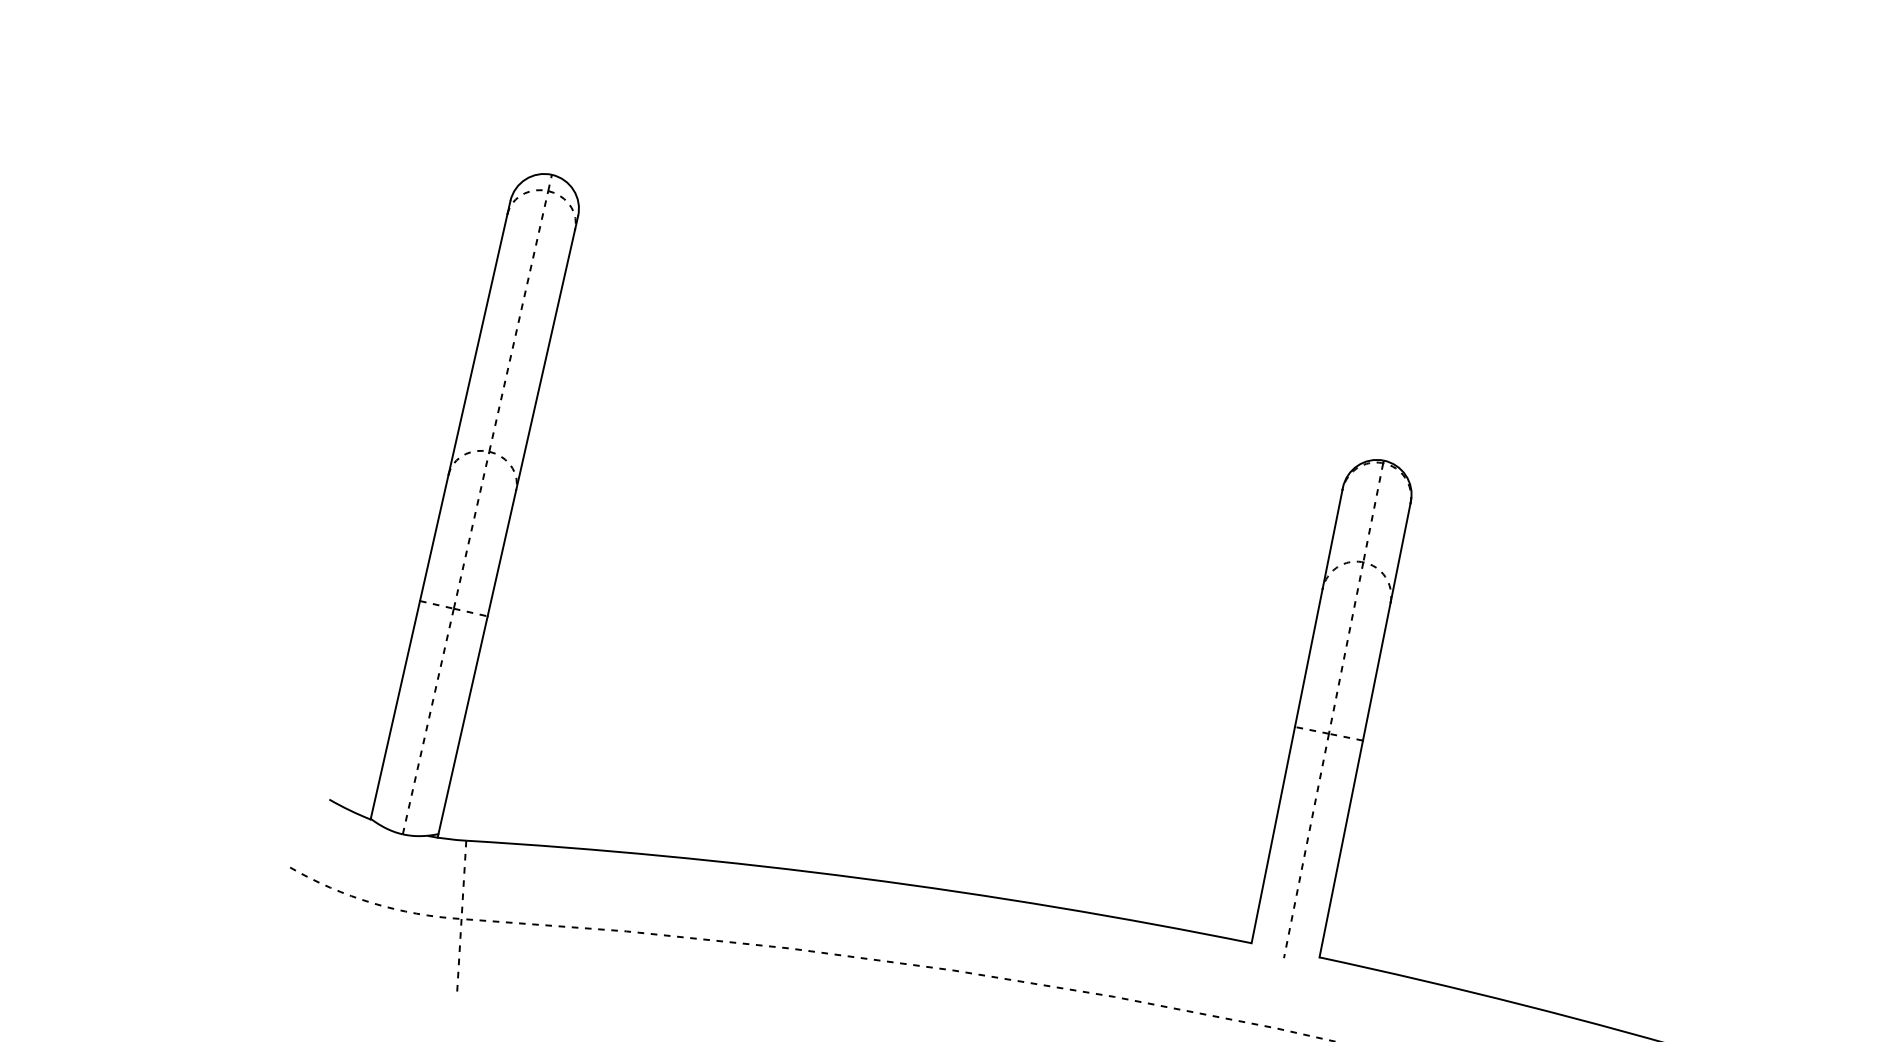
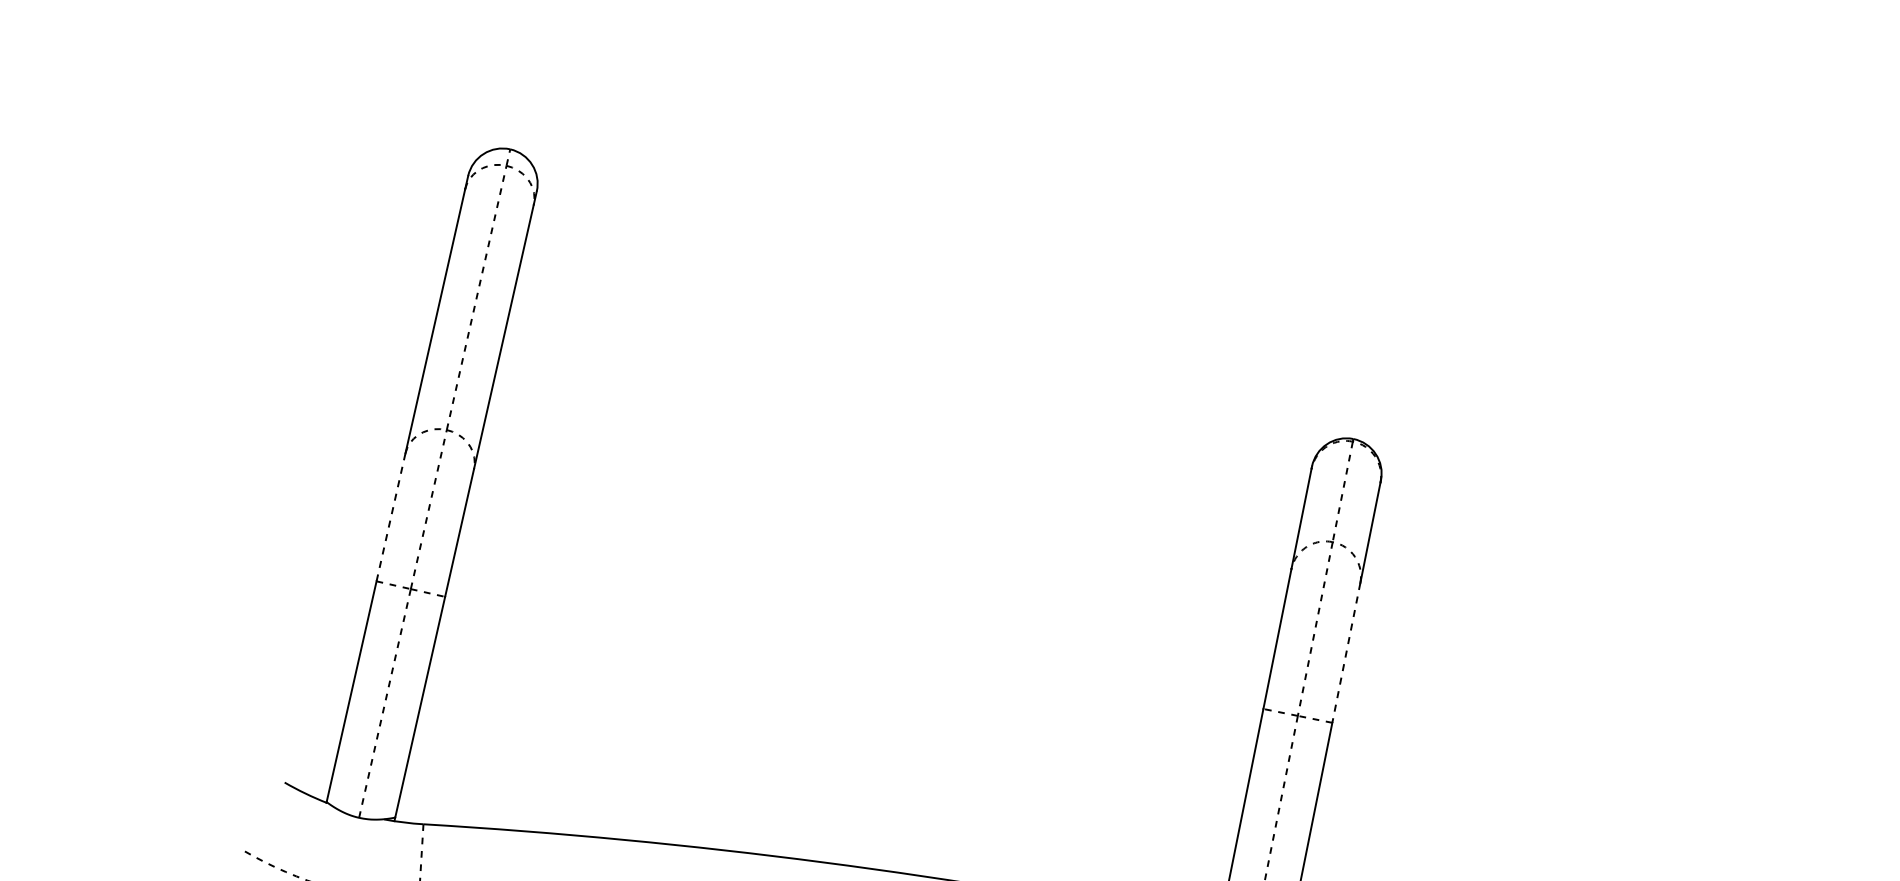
line: (434, 537) -> (391, 516), solid -> dashed
line: (1376, 672) -> (1346, 653), solid -> dashed

